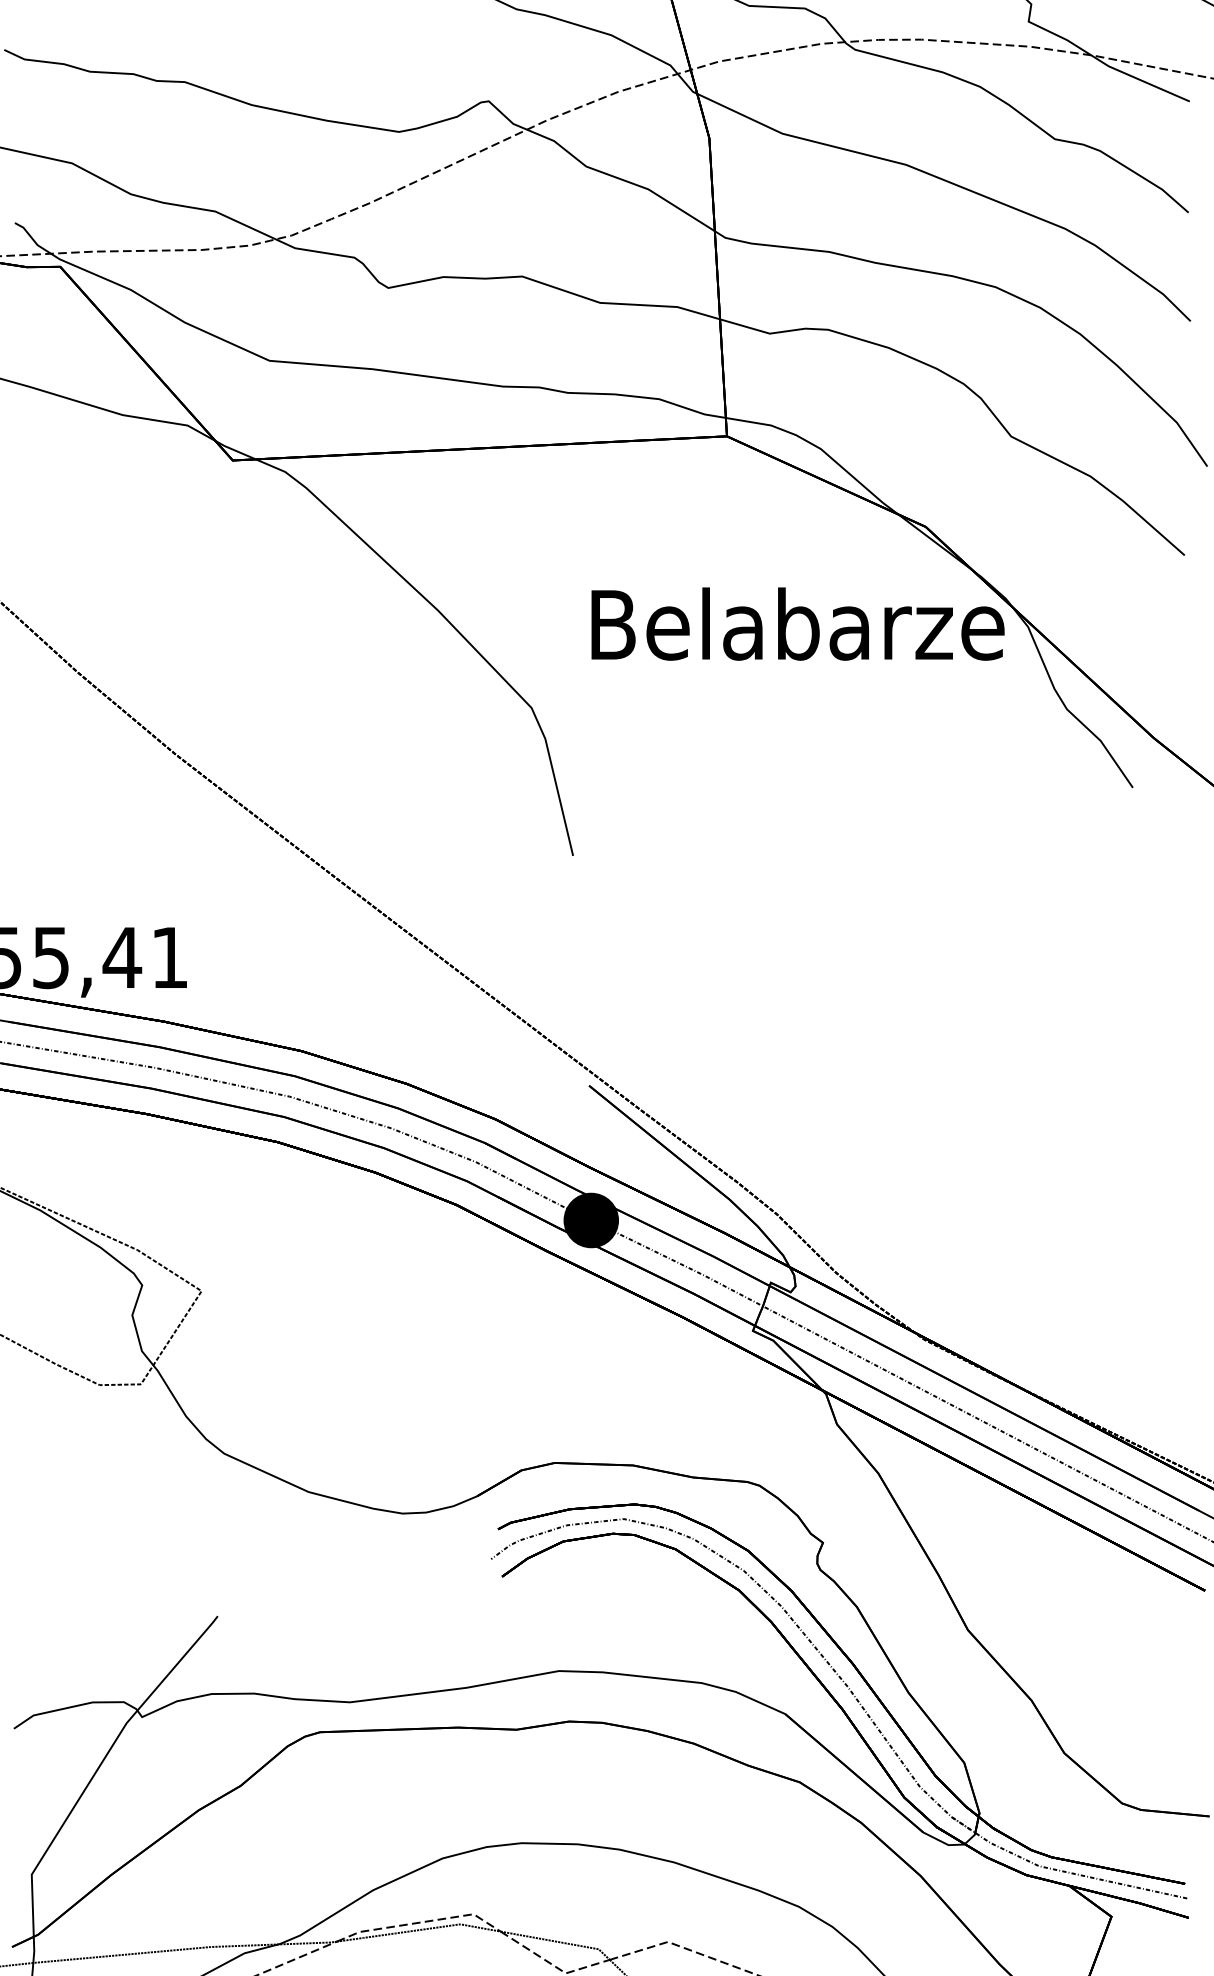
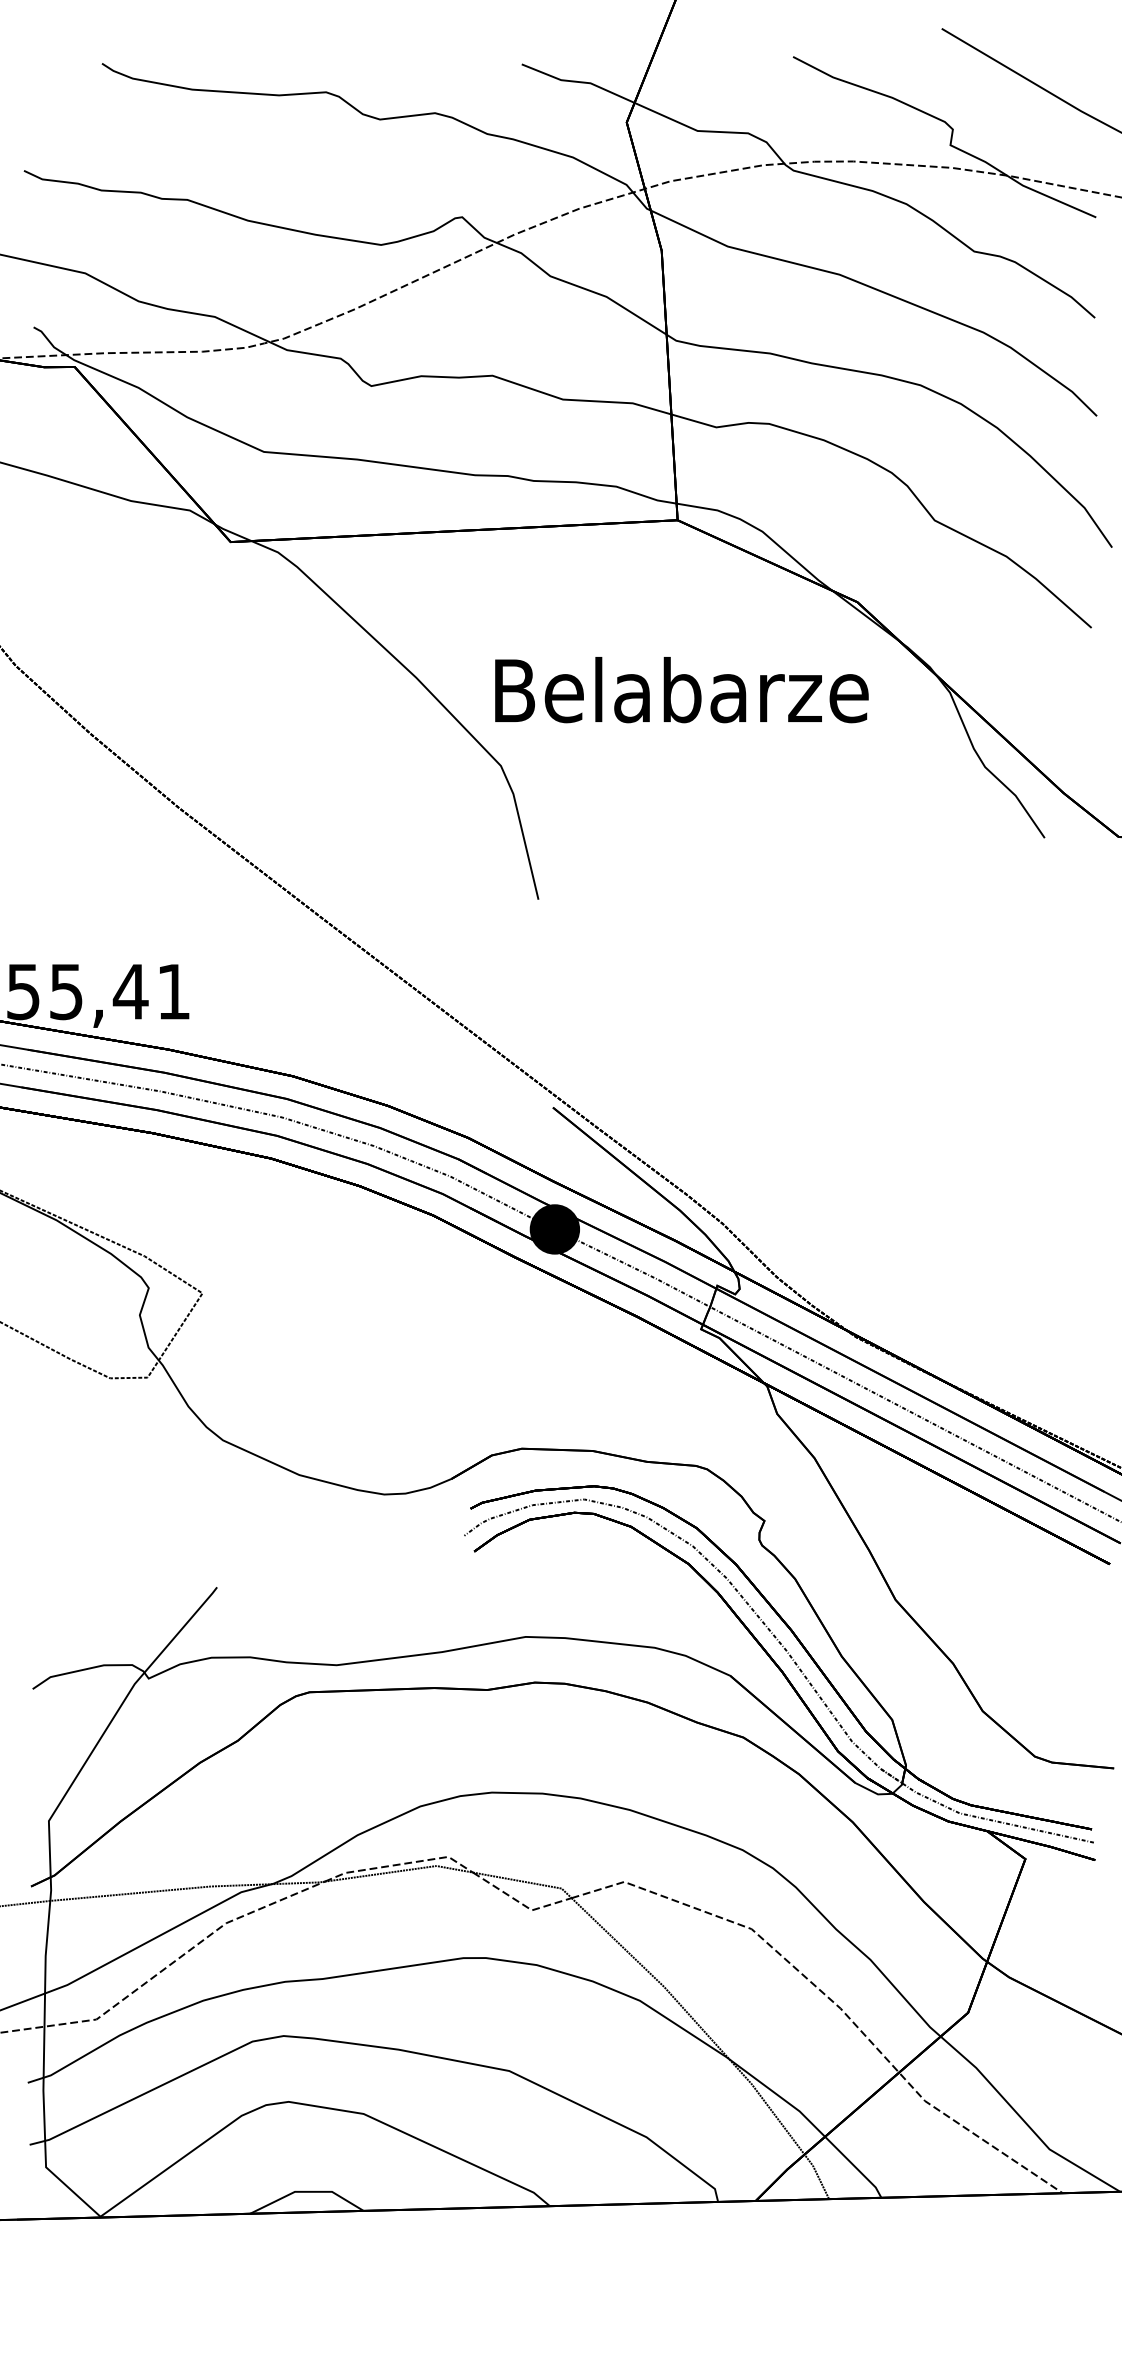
text: (797, 624) -> (681, 690), moved

